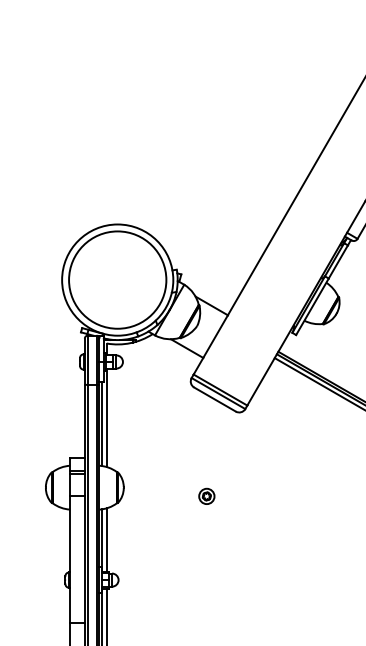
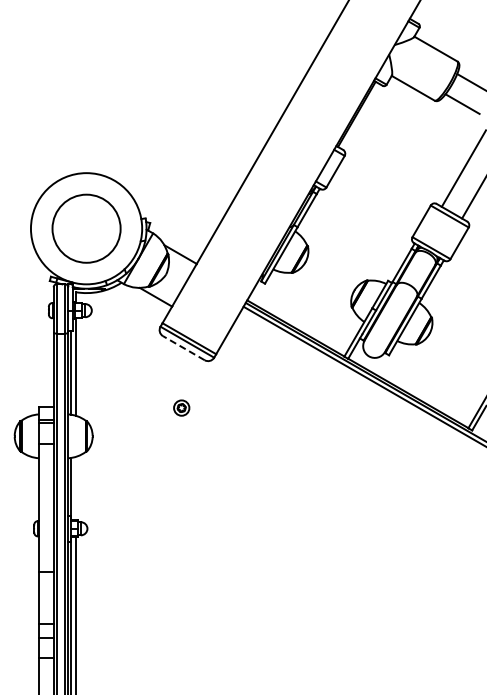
circle: (117, 279) -> (86, 228), size x0.7
line: (214, 398) -> (183, 347), solid -> dashed
part: (206, 495) -> (181, 407), moved
line: (106, 539) -> (75, 488), removed

